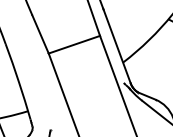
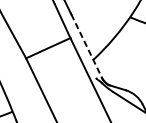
line: (117, 47) -> (87, 46), solid -> dashed

